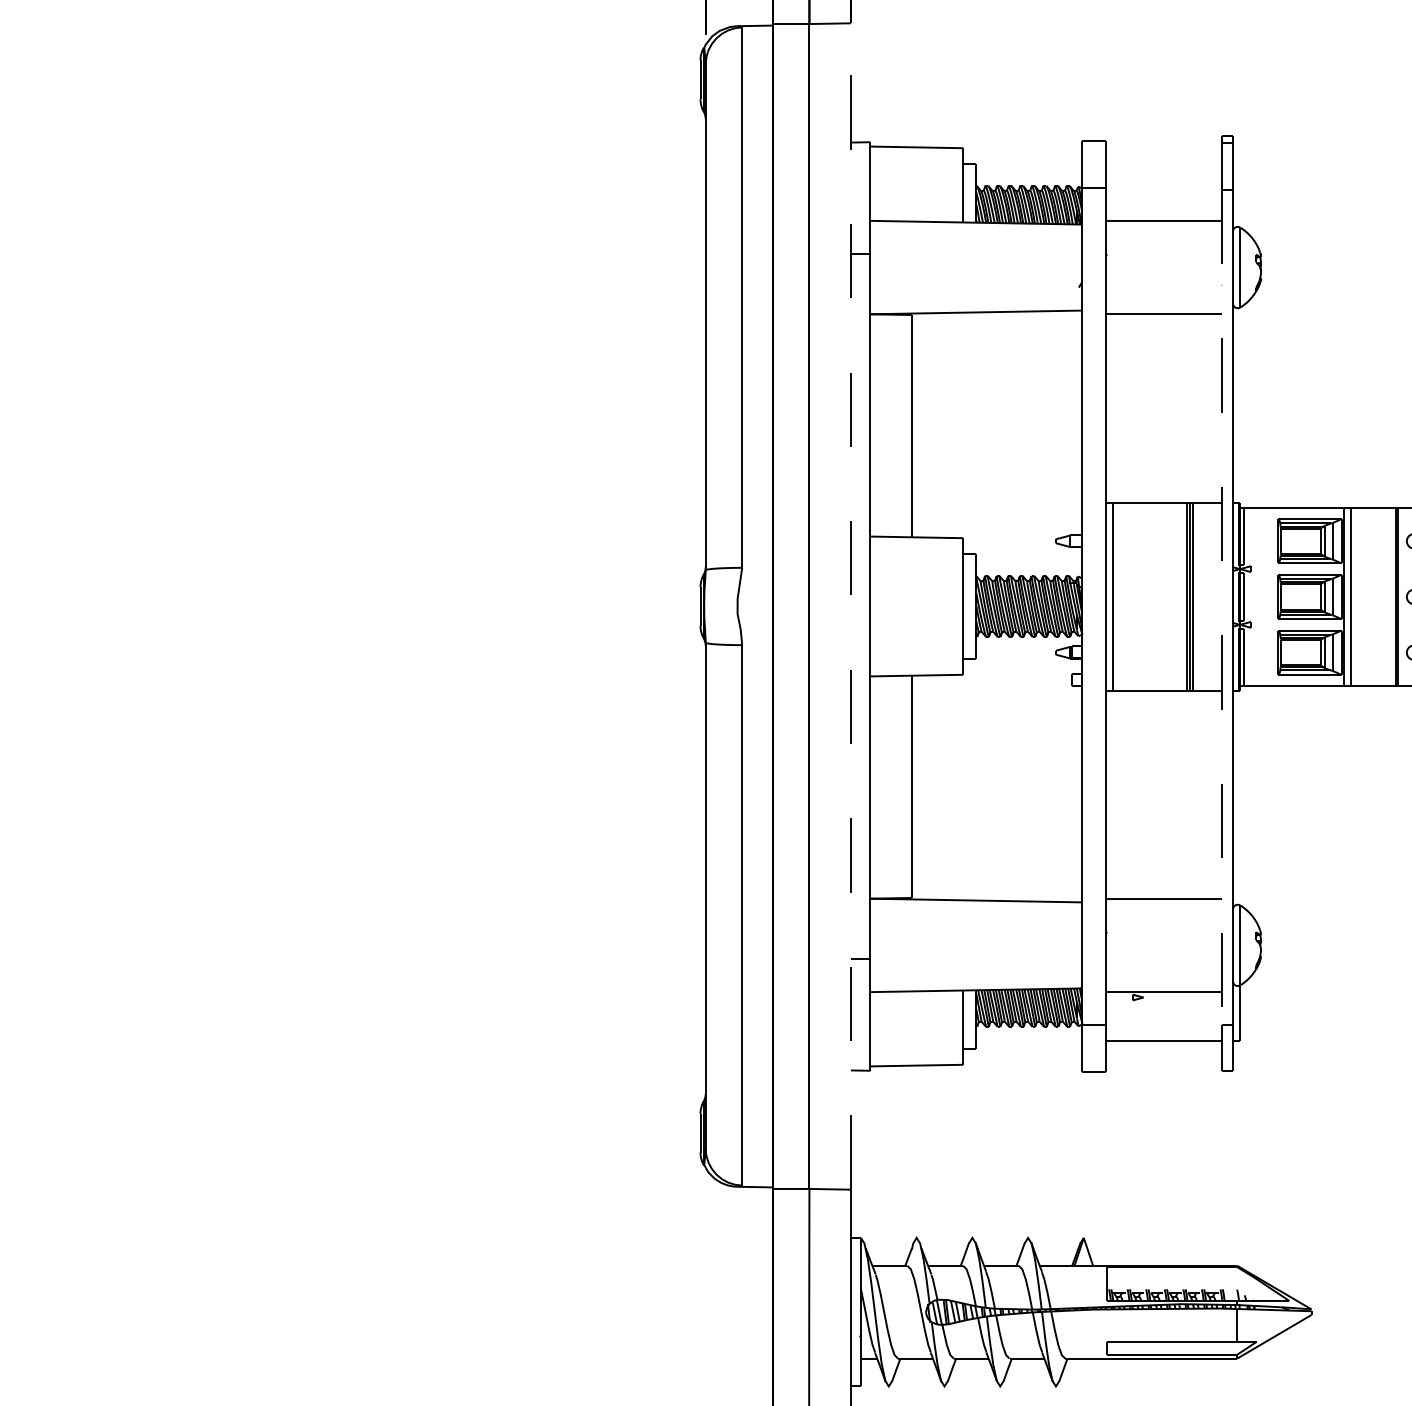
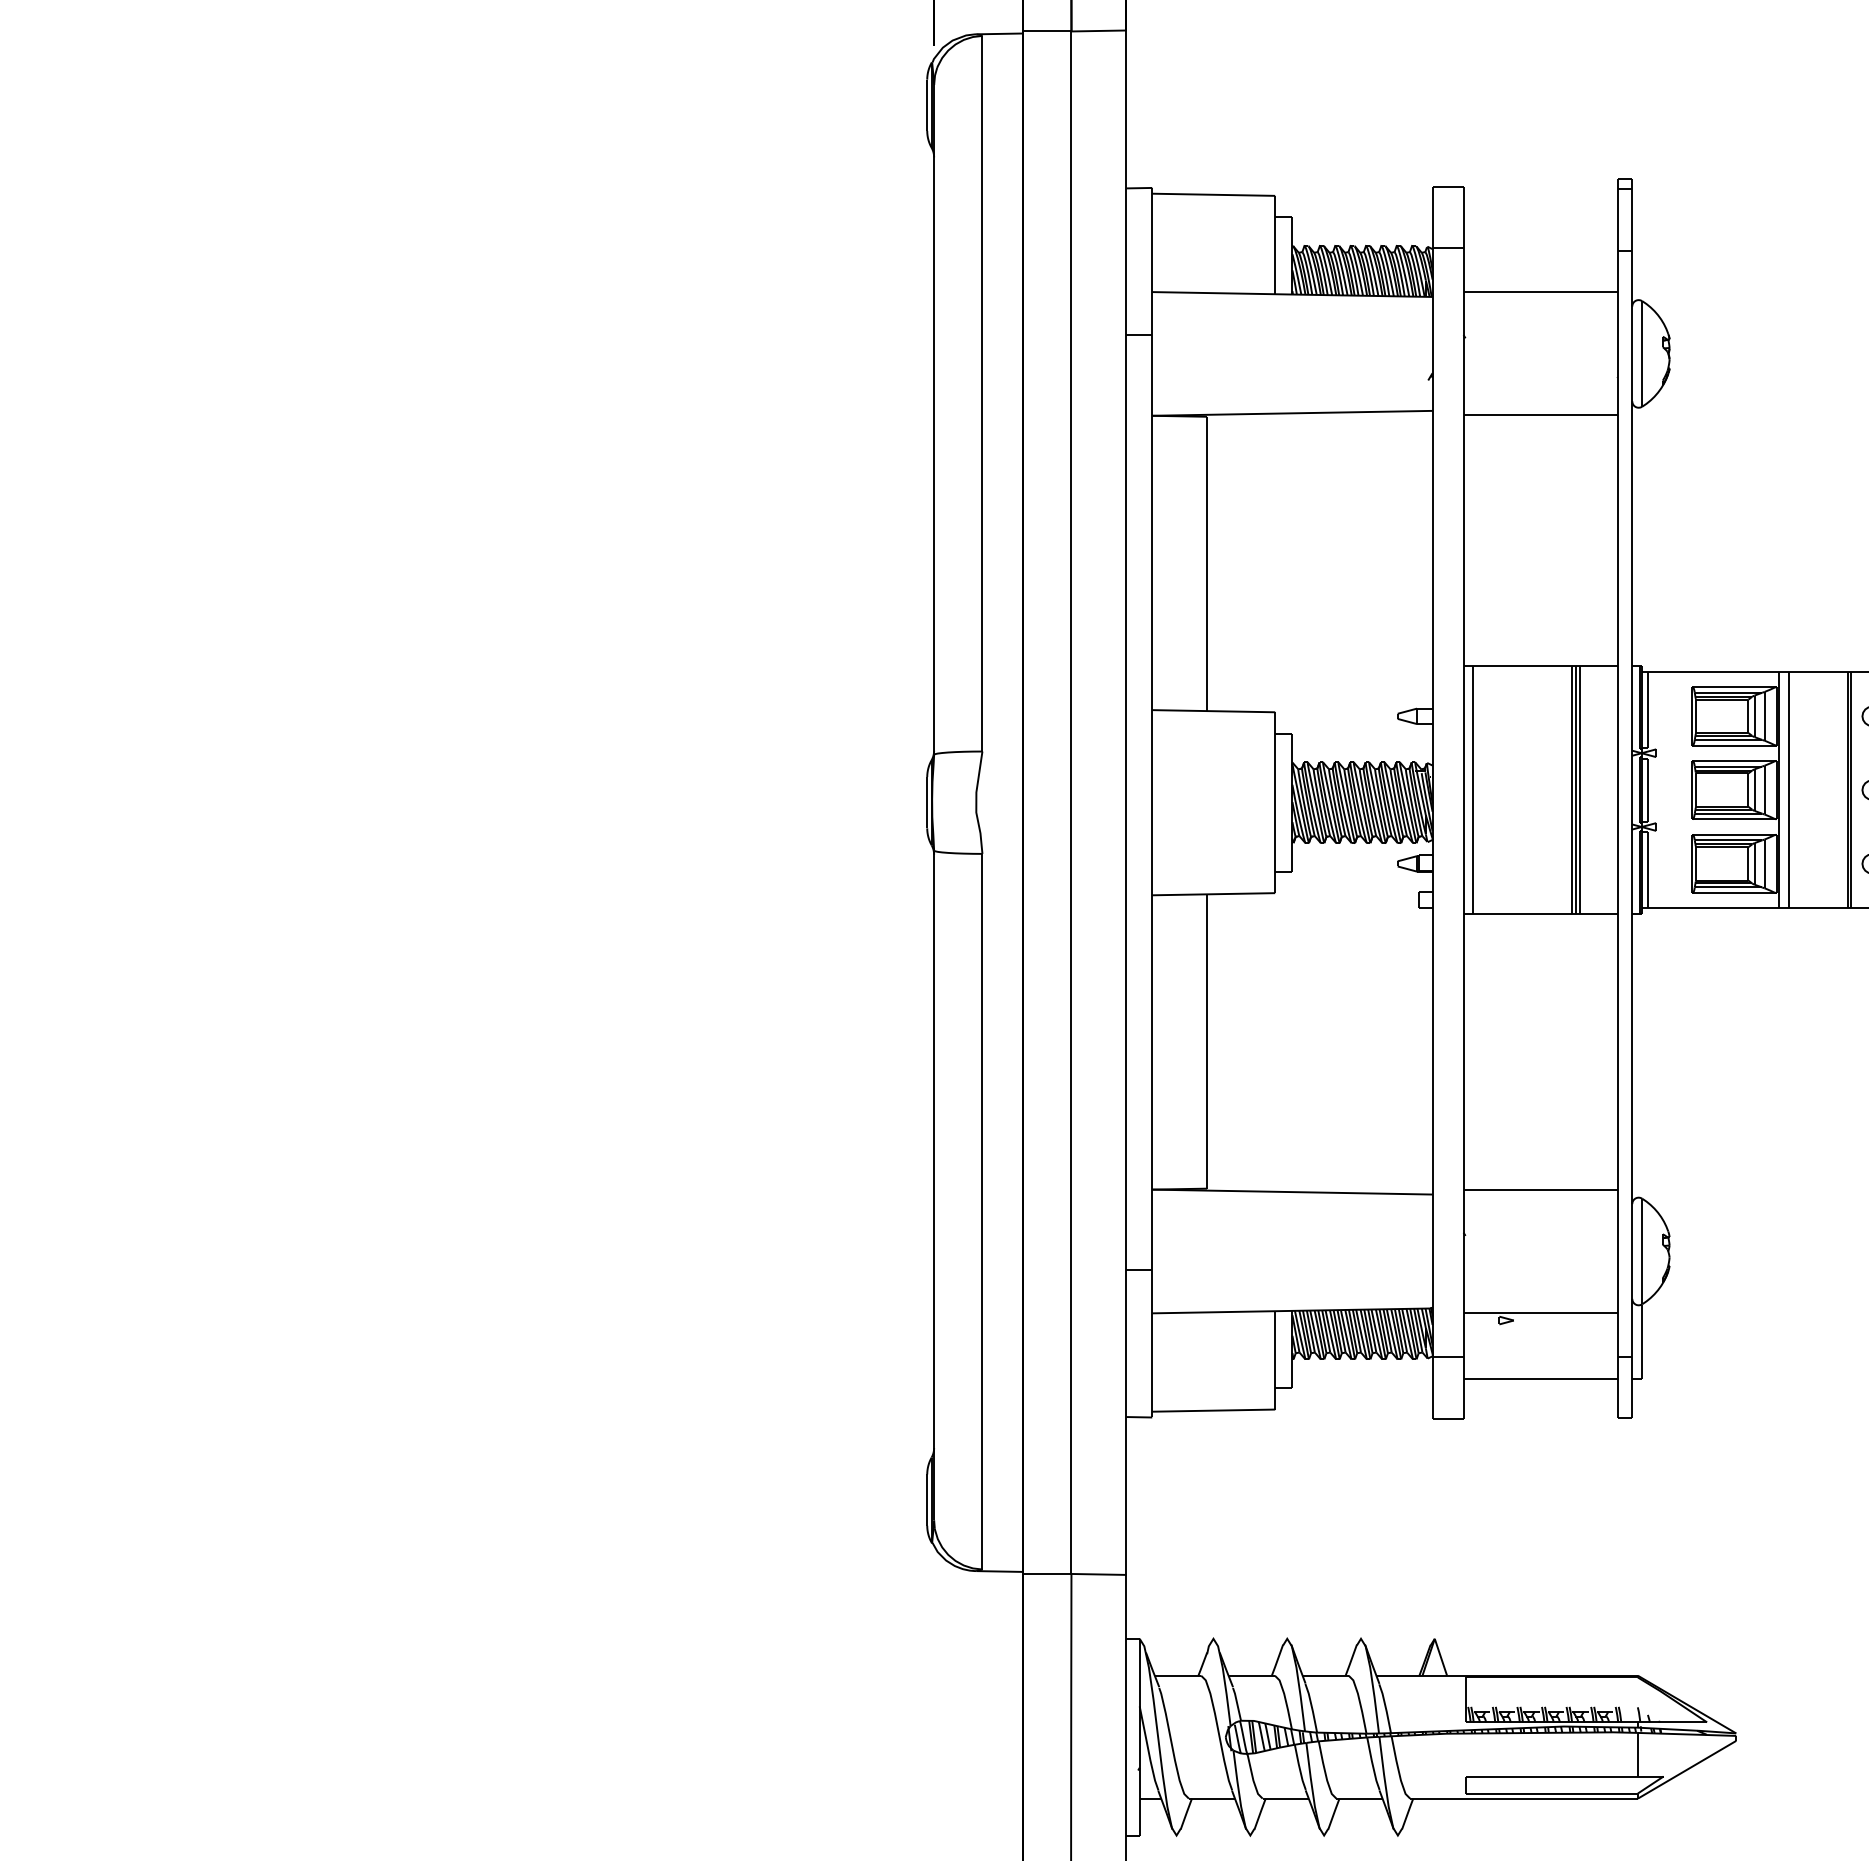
line: (850, 606) -> (1126, 802), dashed -> solid
line: (1221, 607) -> (1617, 804), dashed -> solid

